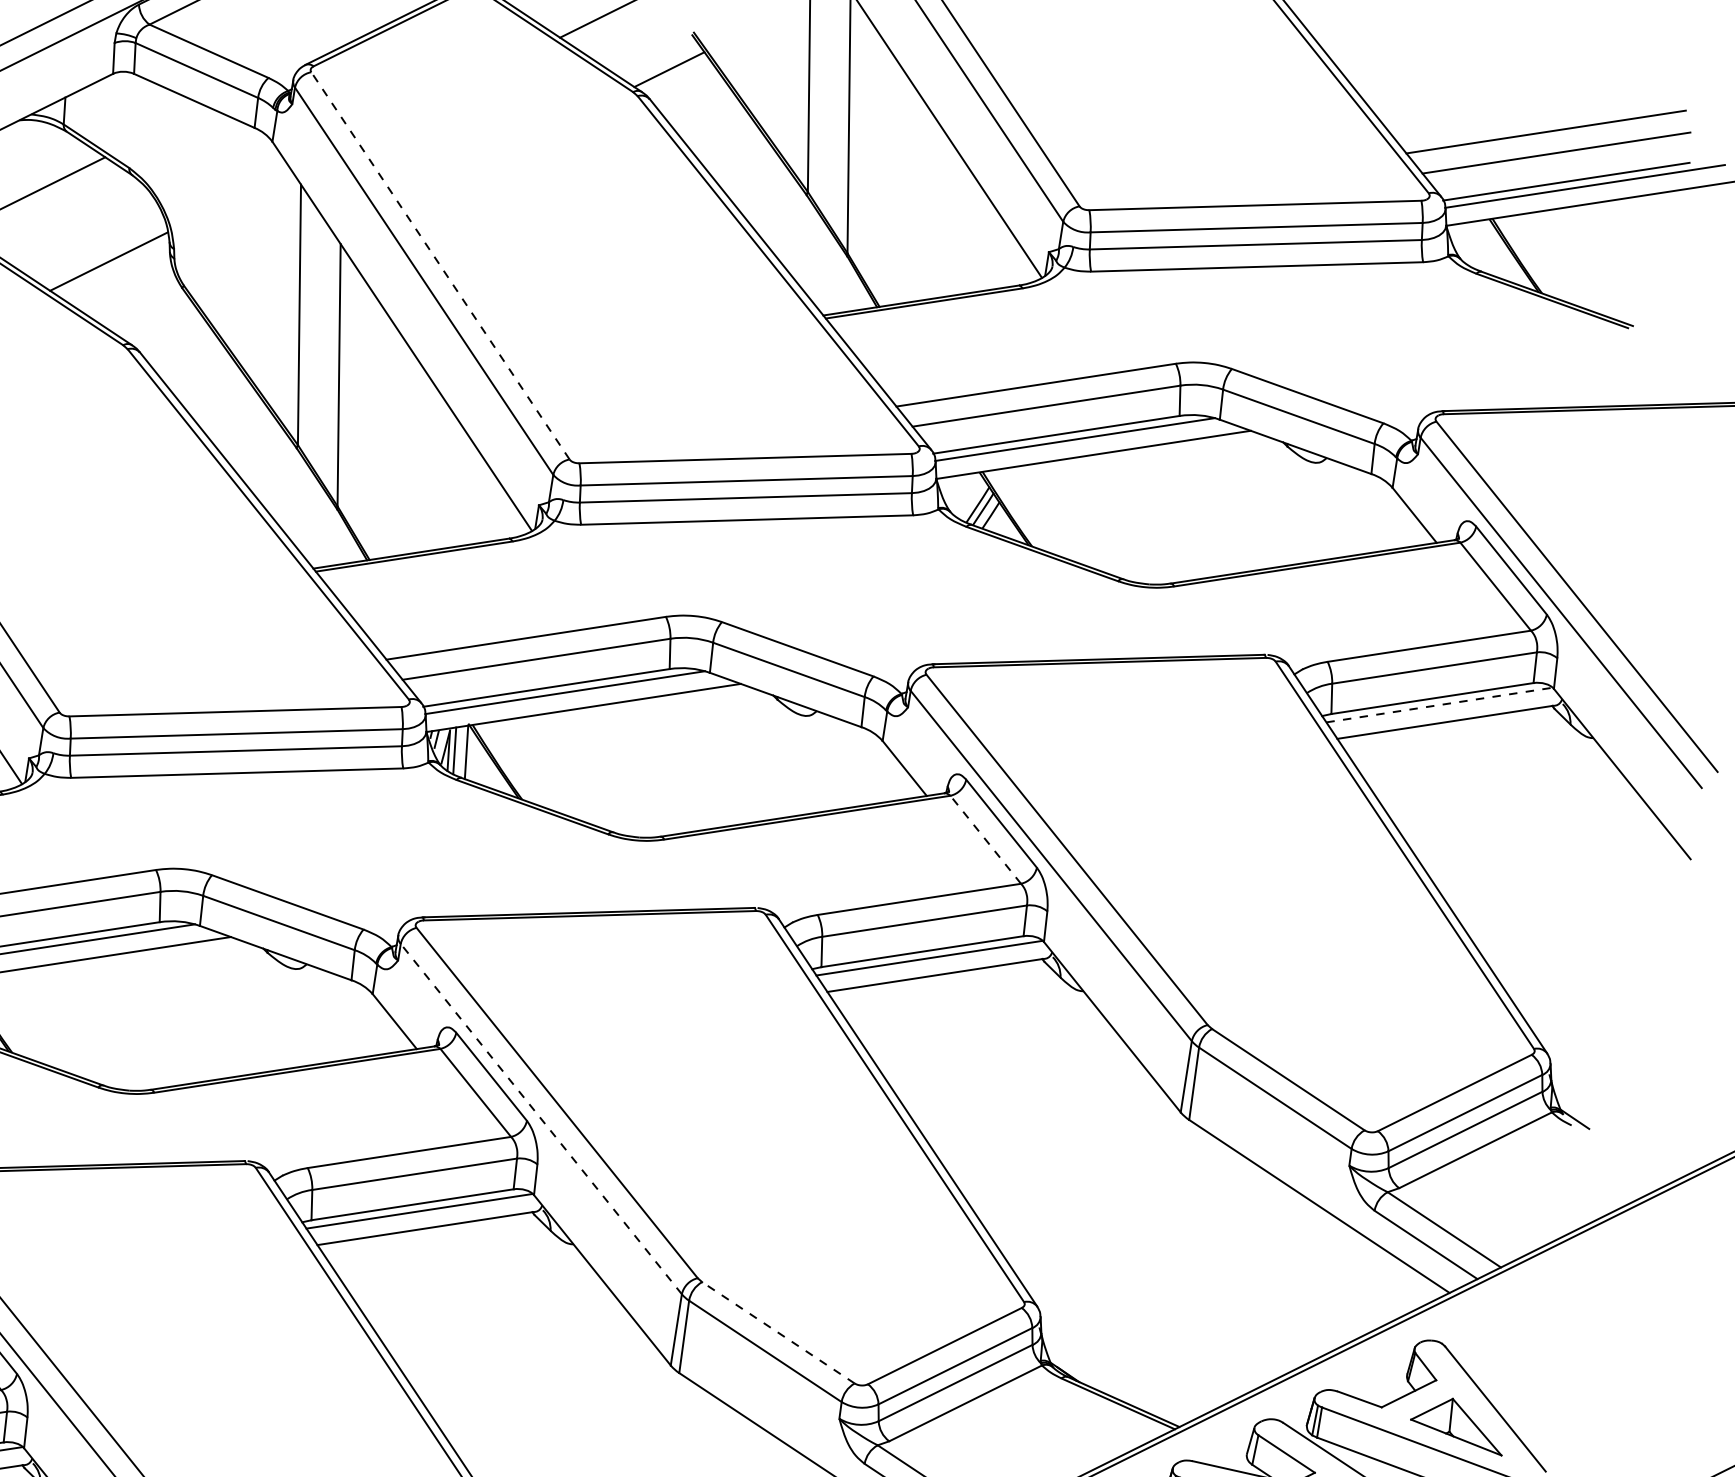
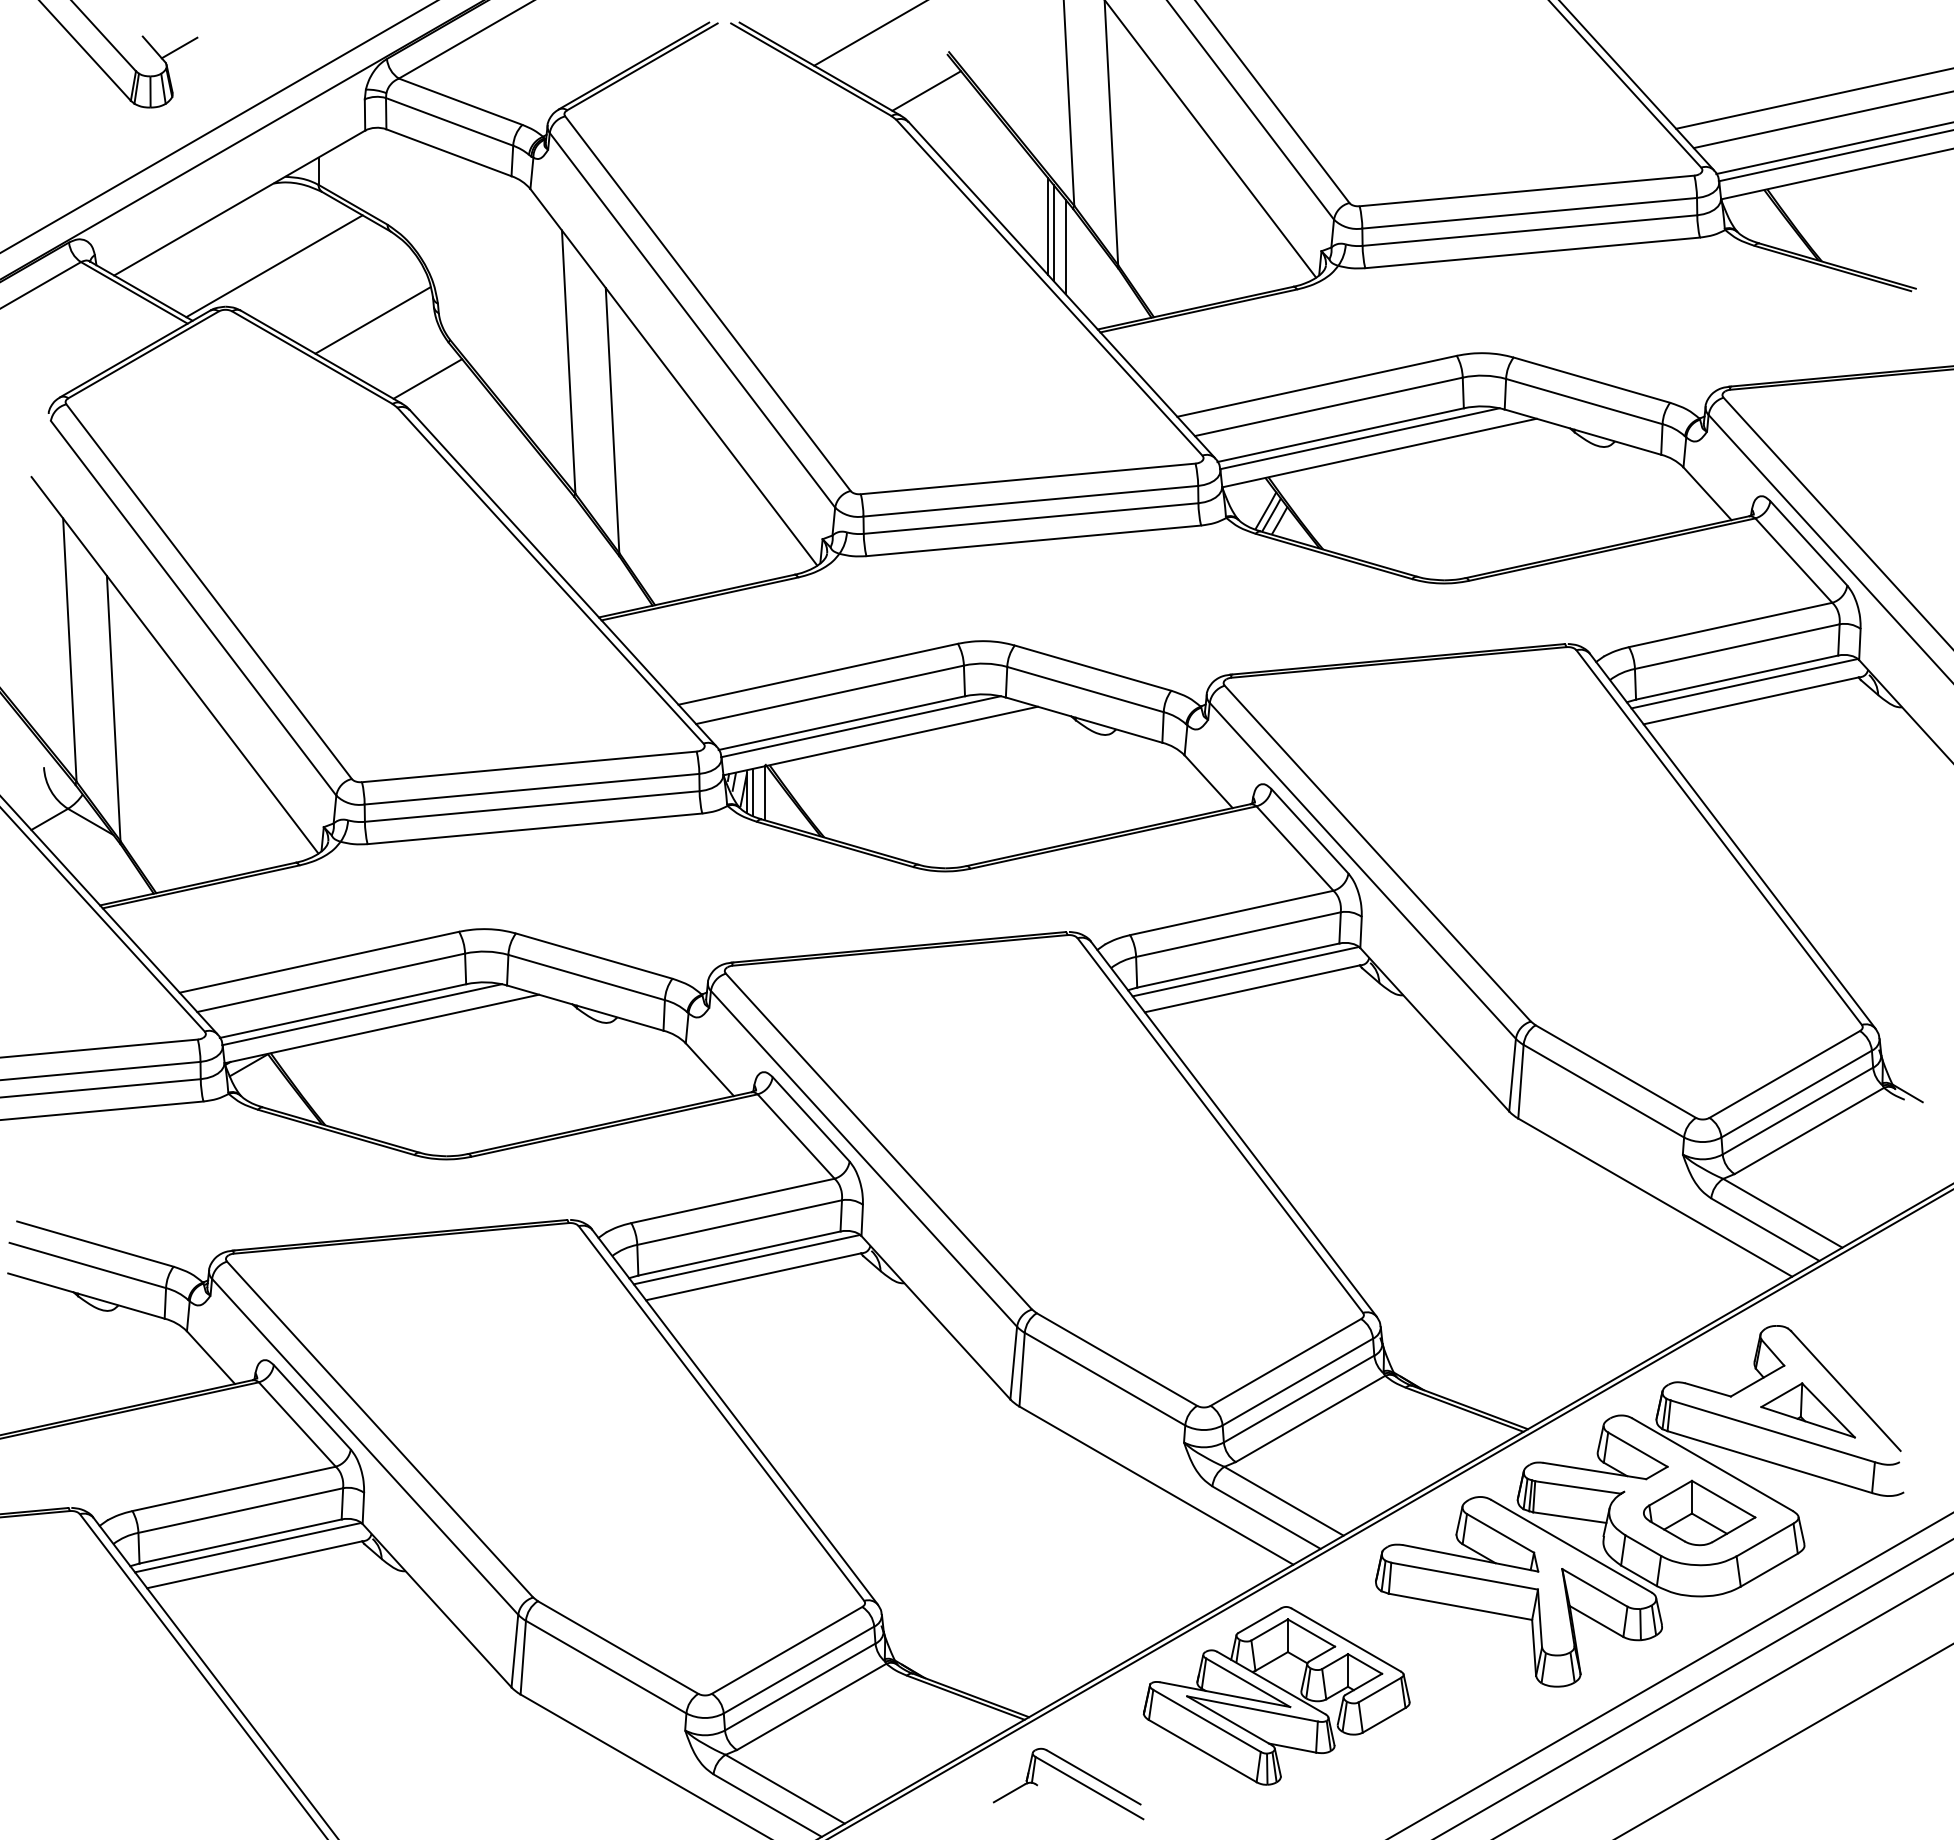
line: (780, 209) -> (1047, 225), added
line: (785, 218) -> (1053, 233), added
line: (796, 231) -> (1065, 246), added
line: (440, 265) -> (707, 303), dashed -> solid
line: (159, 322) -> (427, 378), added
line: (1439, 704) -> (1744, 683), dashed -> solid
line: (985, 839) -> (1294, 848), dashed -> solid
line: (540, 1118) -> (863, 1158), dashed -> solid
line: (778, 1332) -> (1117, 1359), dashed -> solid

